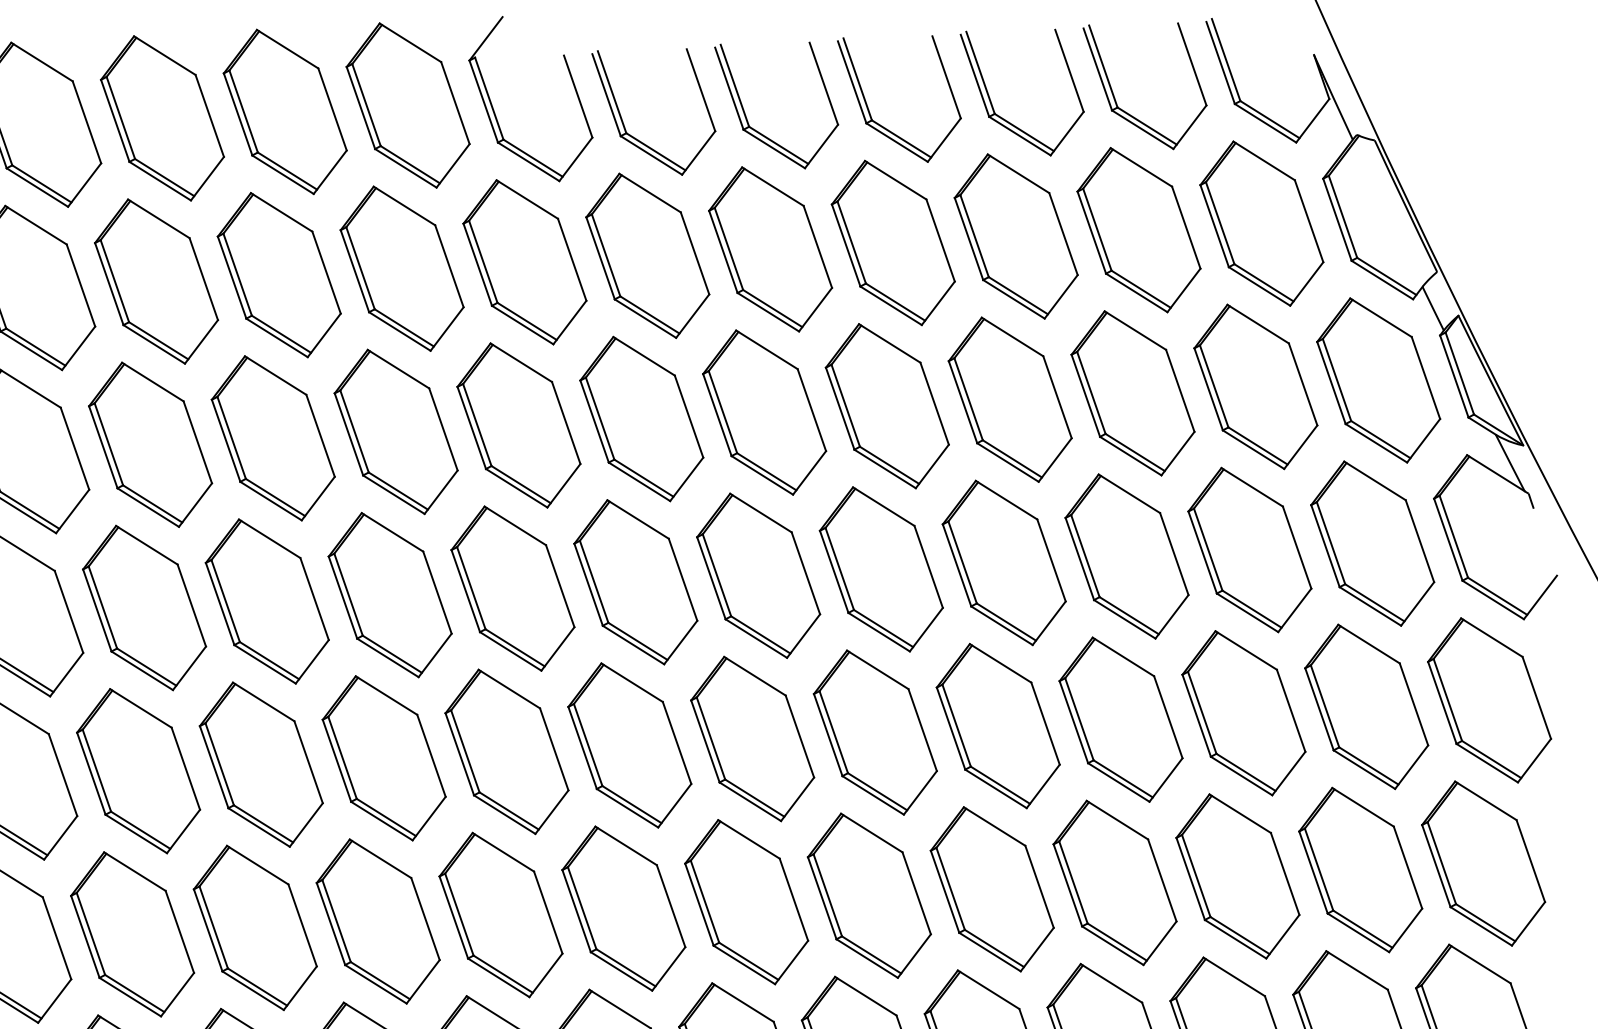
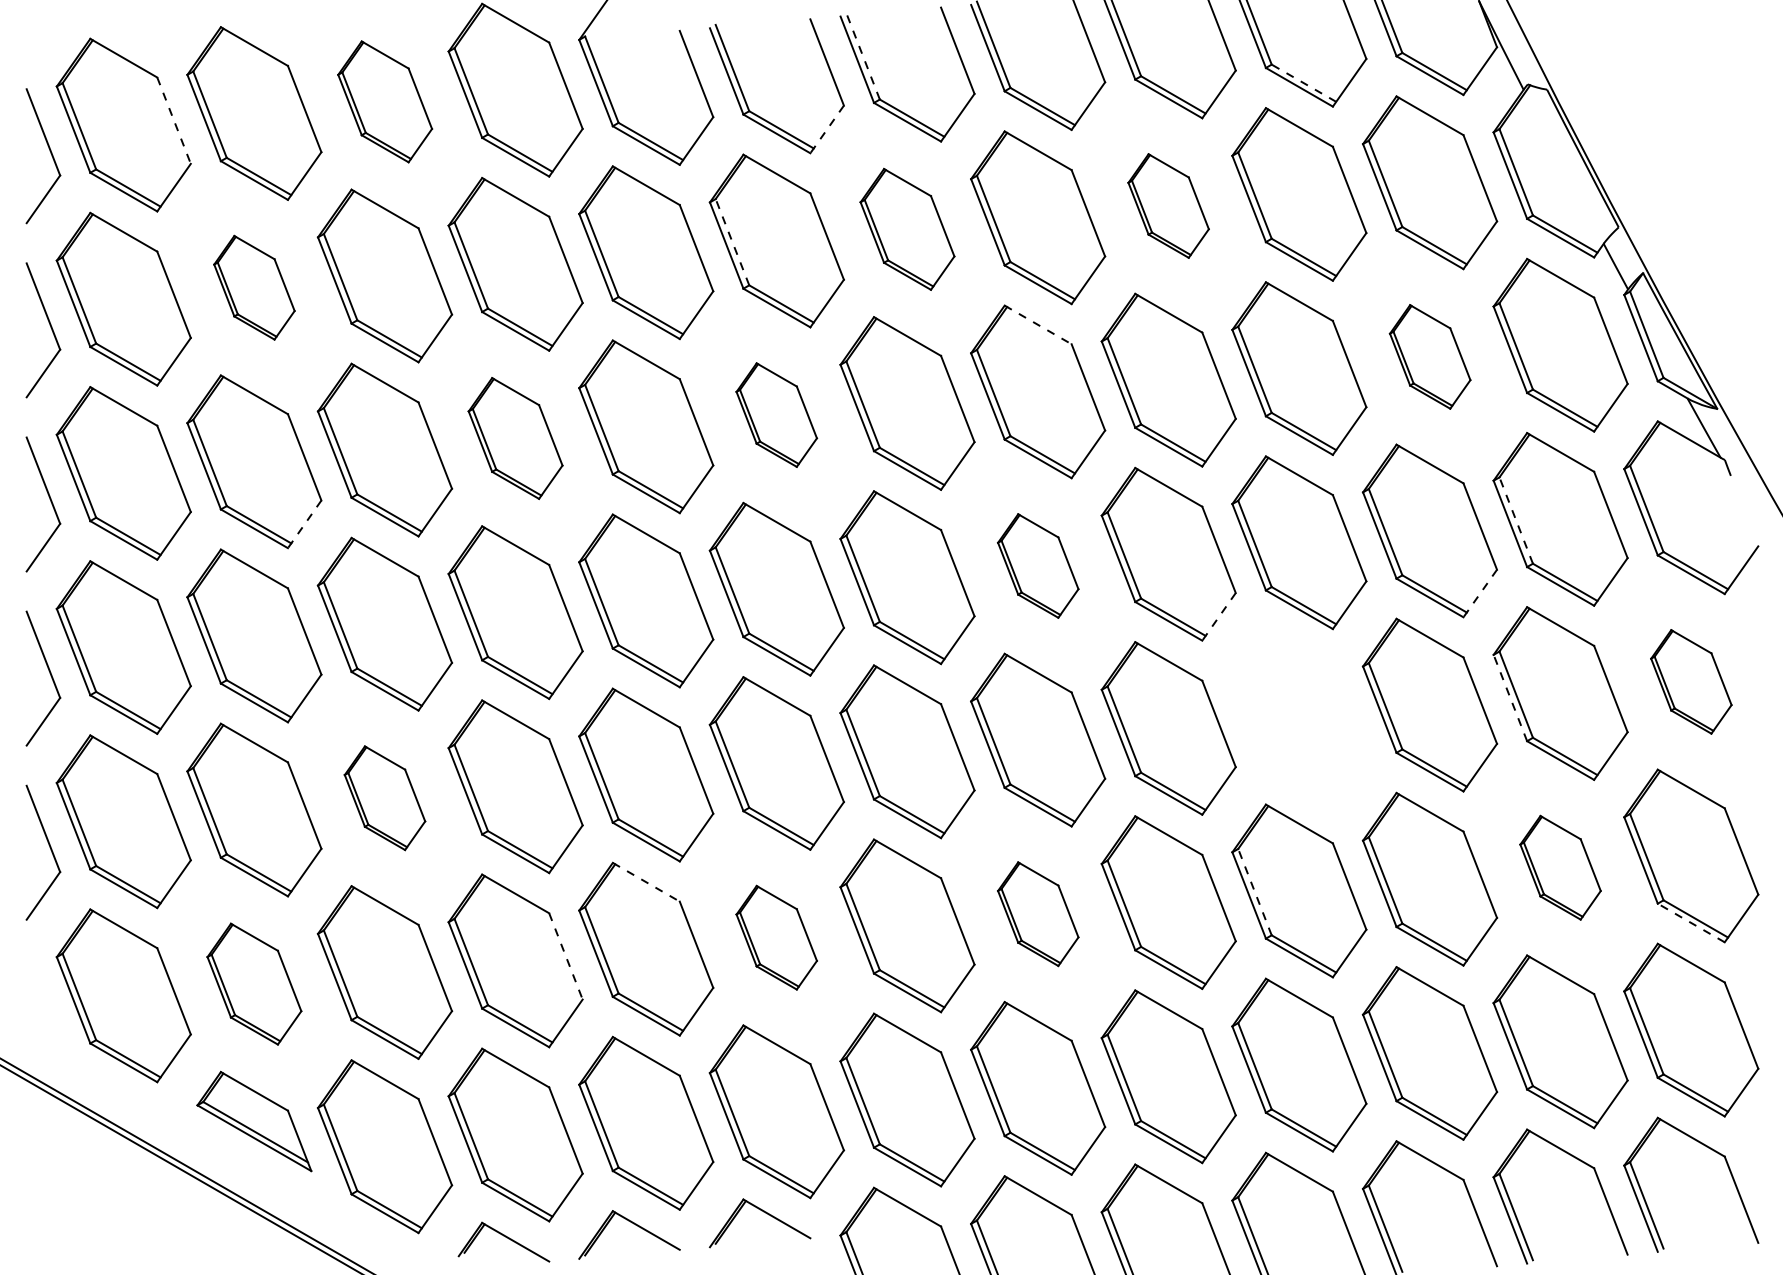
line: (734, 84) -> (862, 55), solid -> dashed
part: (285, 111) -> (385, 101), size x0.7
line: (87, 123) -> (174, 121), solid -> dashed
line: (1146, 125) -> (1303, 82), solid -> dashed
line: (698, 153) -> (826, 129), solid -> dashed
part: (1015, 236) -> (1168, 205), size x0.6
part: (770, 249) -> (907, 229), size x0.7
line: (606, 254) -> (732, 241), solid -> dashed
part: (156, 281) -> (254, 287), size x0.6
line: (890, 343) -> (1038, 324), solid -> dashed
part: (1256, 386) -> (1430, 356), size x0.6
part: (641, 418) -> (776, 414), size x0.6
part: (396, 431) -> (515, 438), size x0.7
line: (195, 505) -> (304, 524), solid -> dashed
line: (1331, 543) -> (1516, 520), solid -> dashed
part: (881, 568) -> (1038, 565), size x0.6
line: (1294, 610) -> (1479, 593), solid -> dashed
line: (1048, 623) -> (1218, 617), solid -> dashed
part: (1489, 700) -> (1691, 681), size x0.6
line: (1319, 708) -> (1510, 697), solid -> dashed
part: (1121, 719) -> (1299, 716), removed
part: (260, 763) -> (384, 797), size x0.6
line: (503, 852) -> (646, 882), solid -> dashed
part: (1360, 869) -> (1560, 867), size x0.6
line: (1073, 881) -> (1254, 891), solid -> dashed
part: (869, 895) -> (1038, 913), size x0.6
part: (623, 908) -> (776, 937), size x0.6
line: (426, 919) -> (566, 956), solid -> dashed
line: (1481, 925) -> (1691, 922), solid -> dashed
part: (132, 933) -> (254, 983), size x0.7

